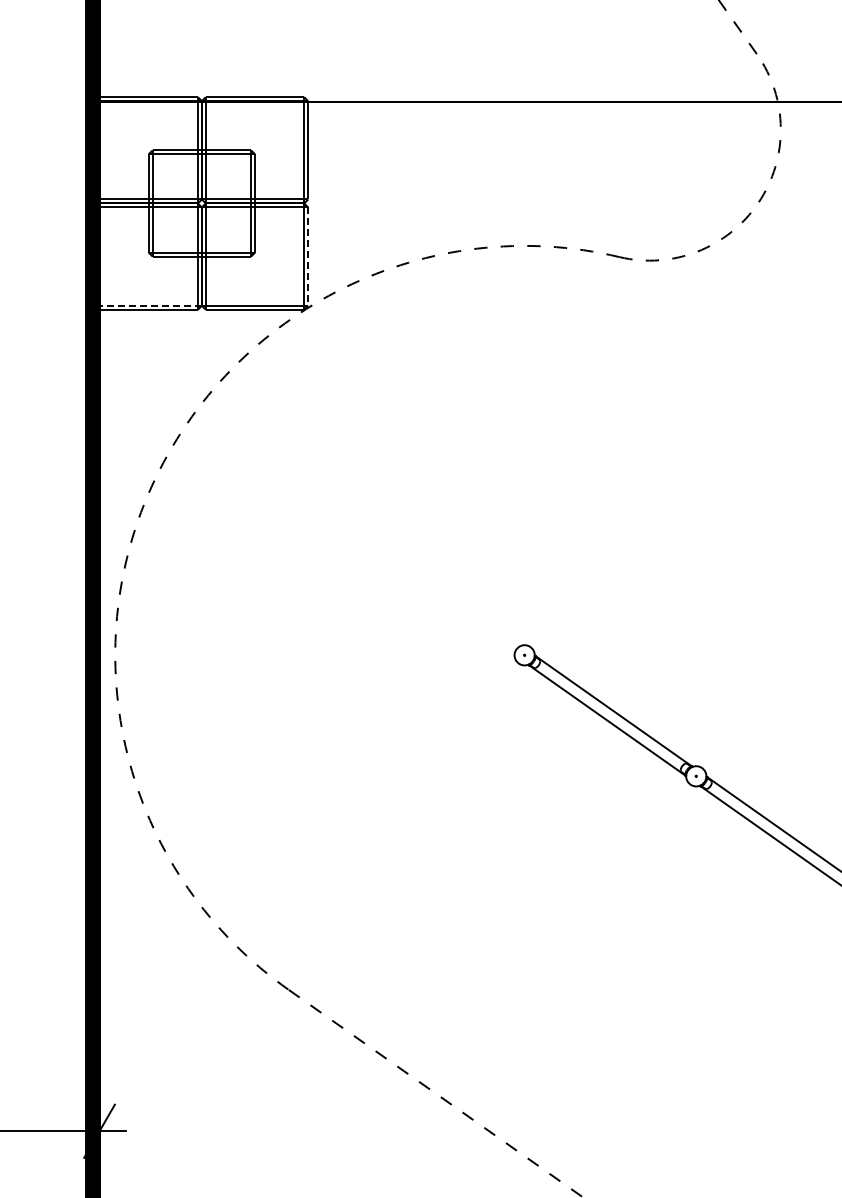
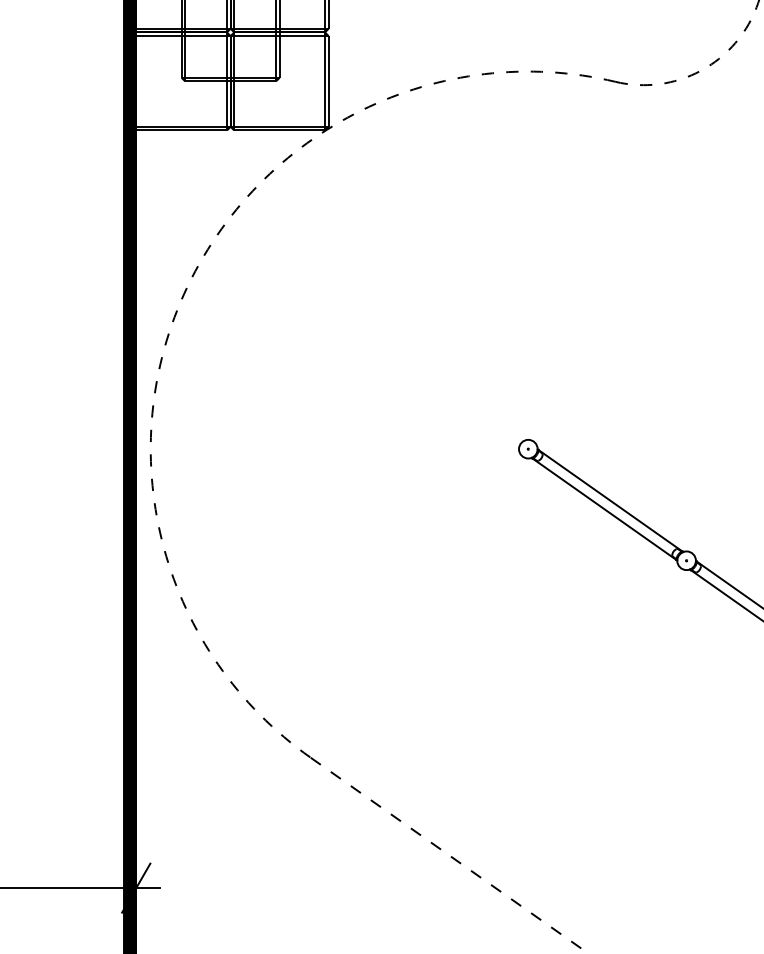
line: (308, 257) -> (328, 82), dashed -> solid
line: (148, 305) -> (181, 126), dashed -> solid

